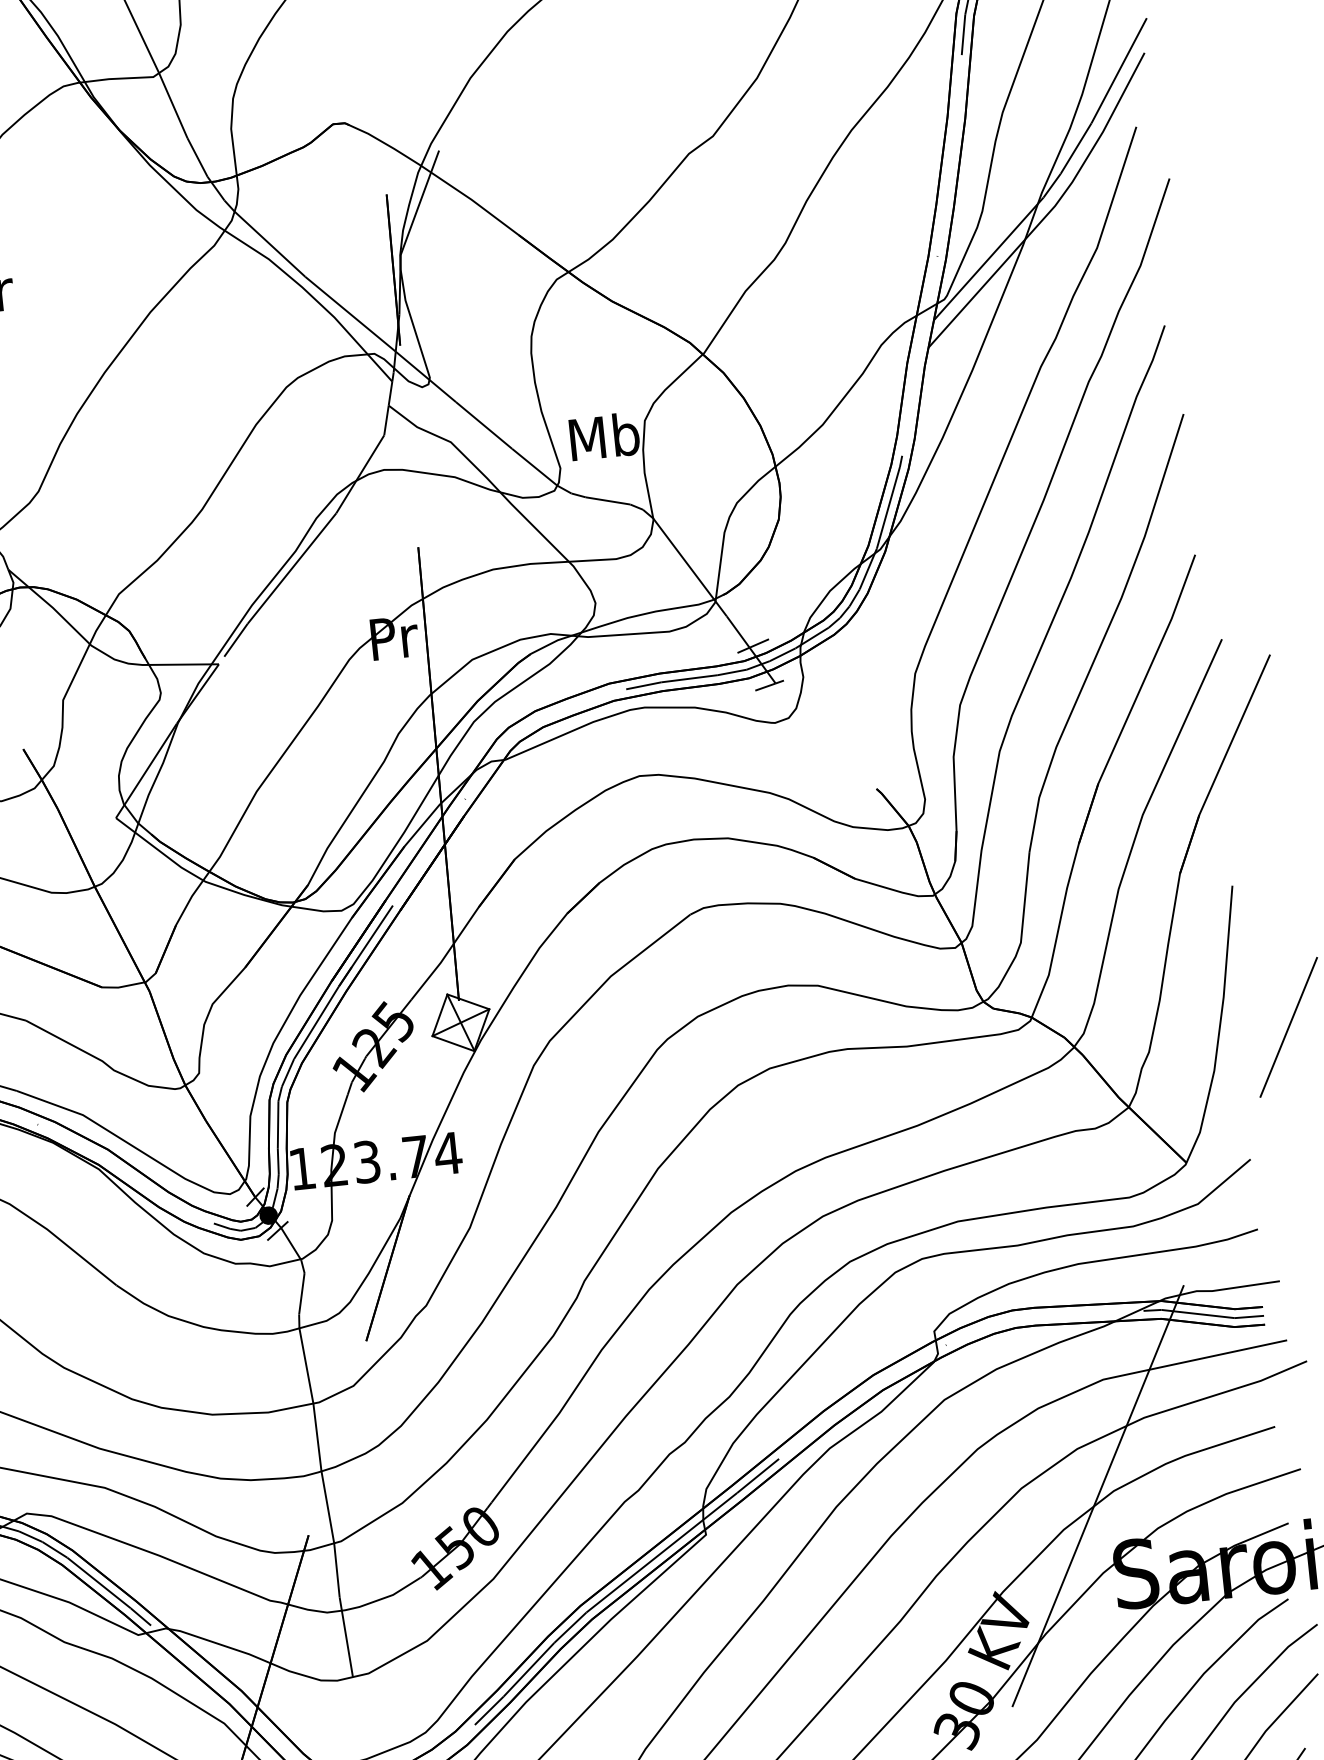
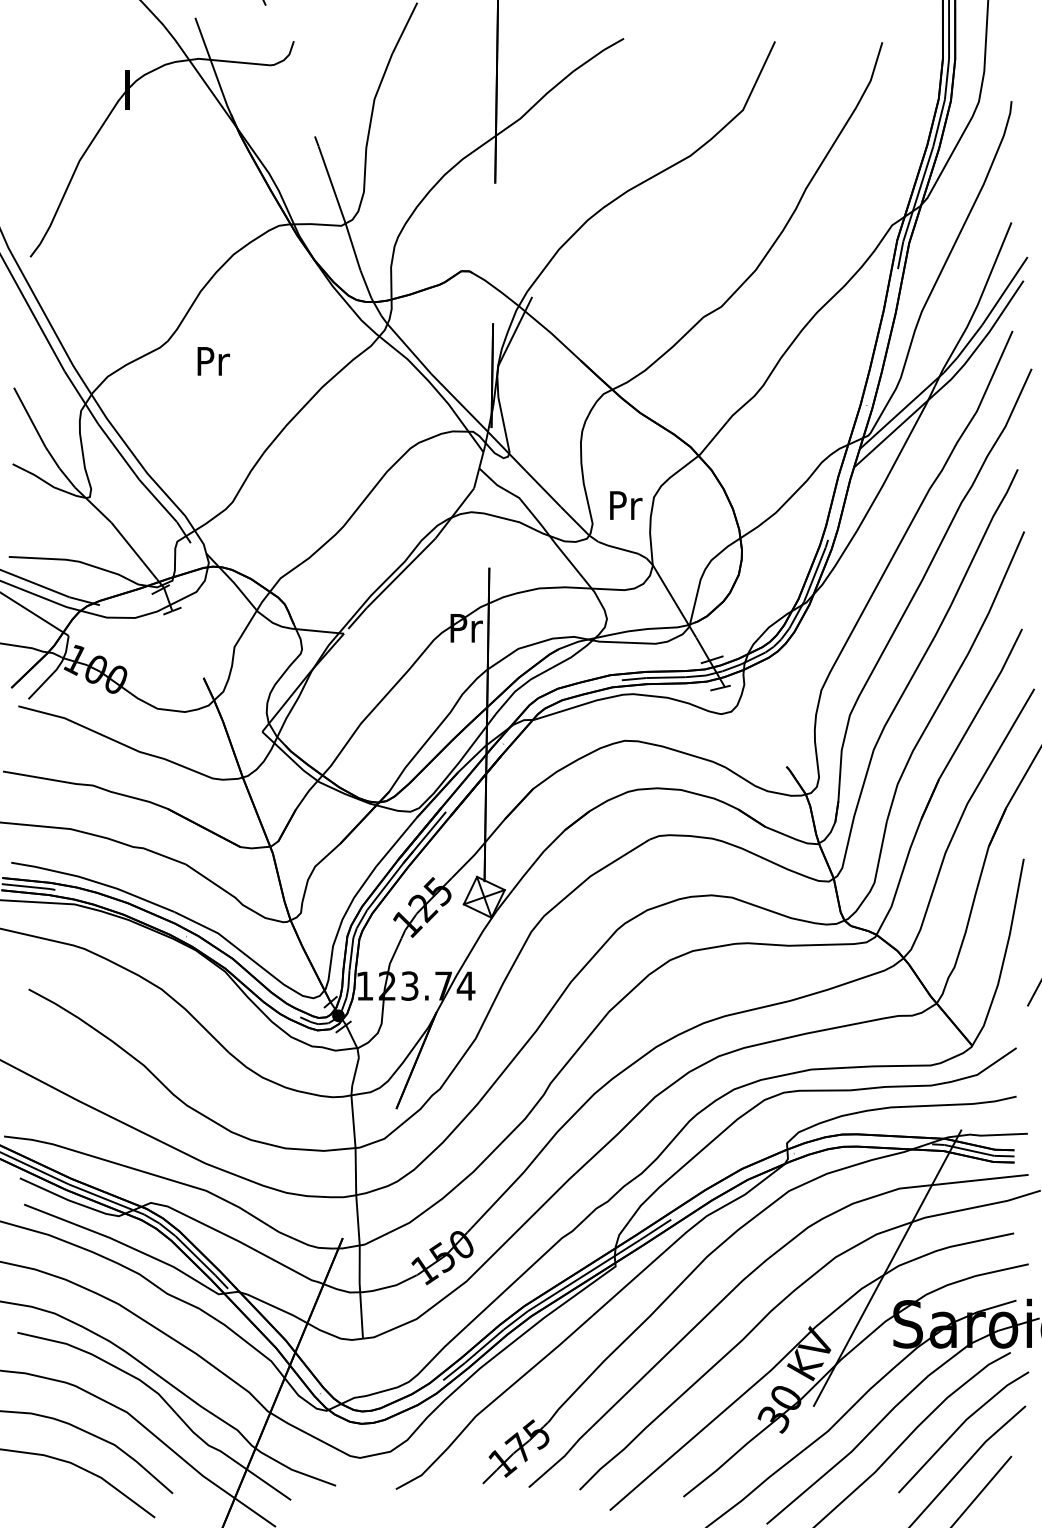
text: (605, 436) -> (625, 505), Mb -> Pr

